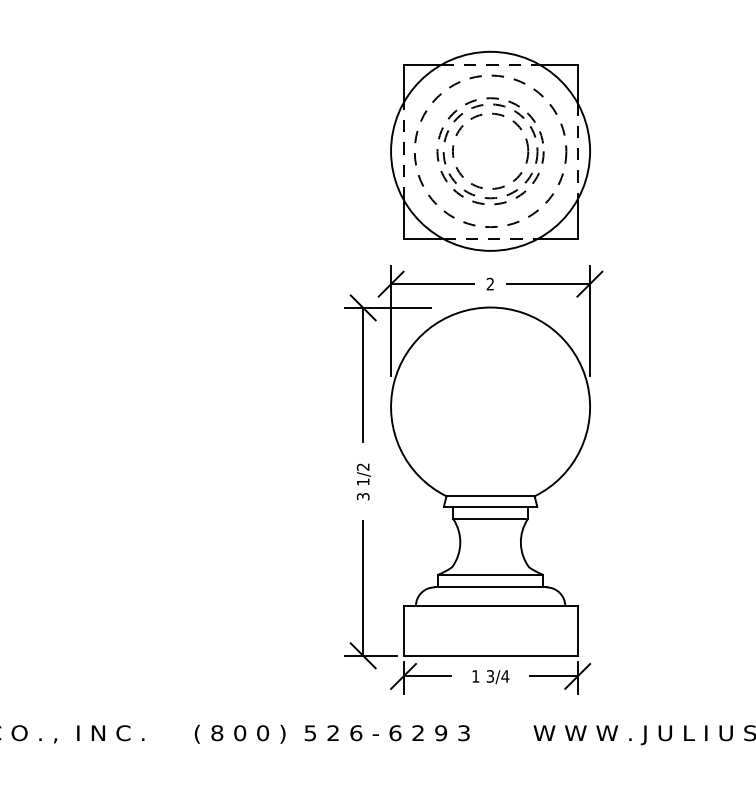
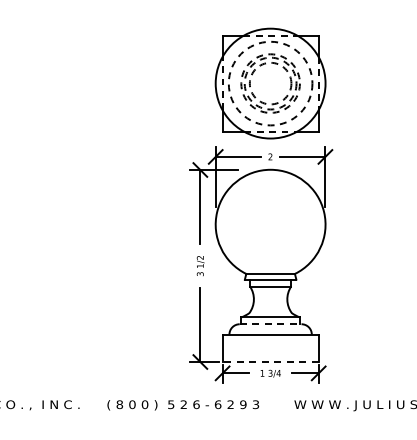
line: (490, 587) -> (270, 324), solid -> dashed
line: (490, 656) -> (270, 362), solid -> dashed

